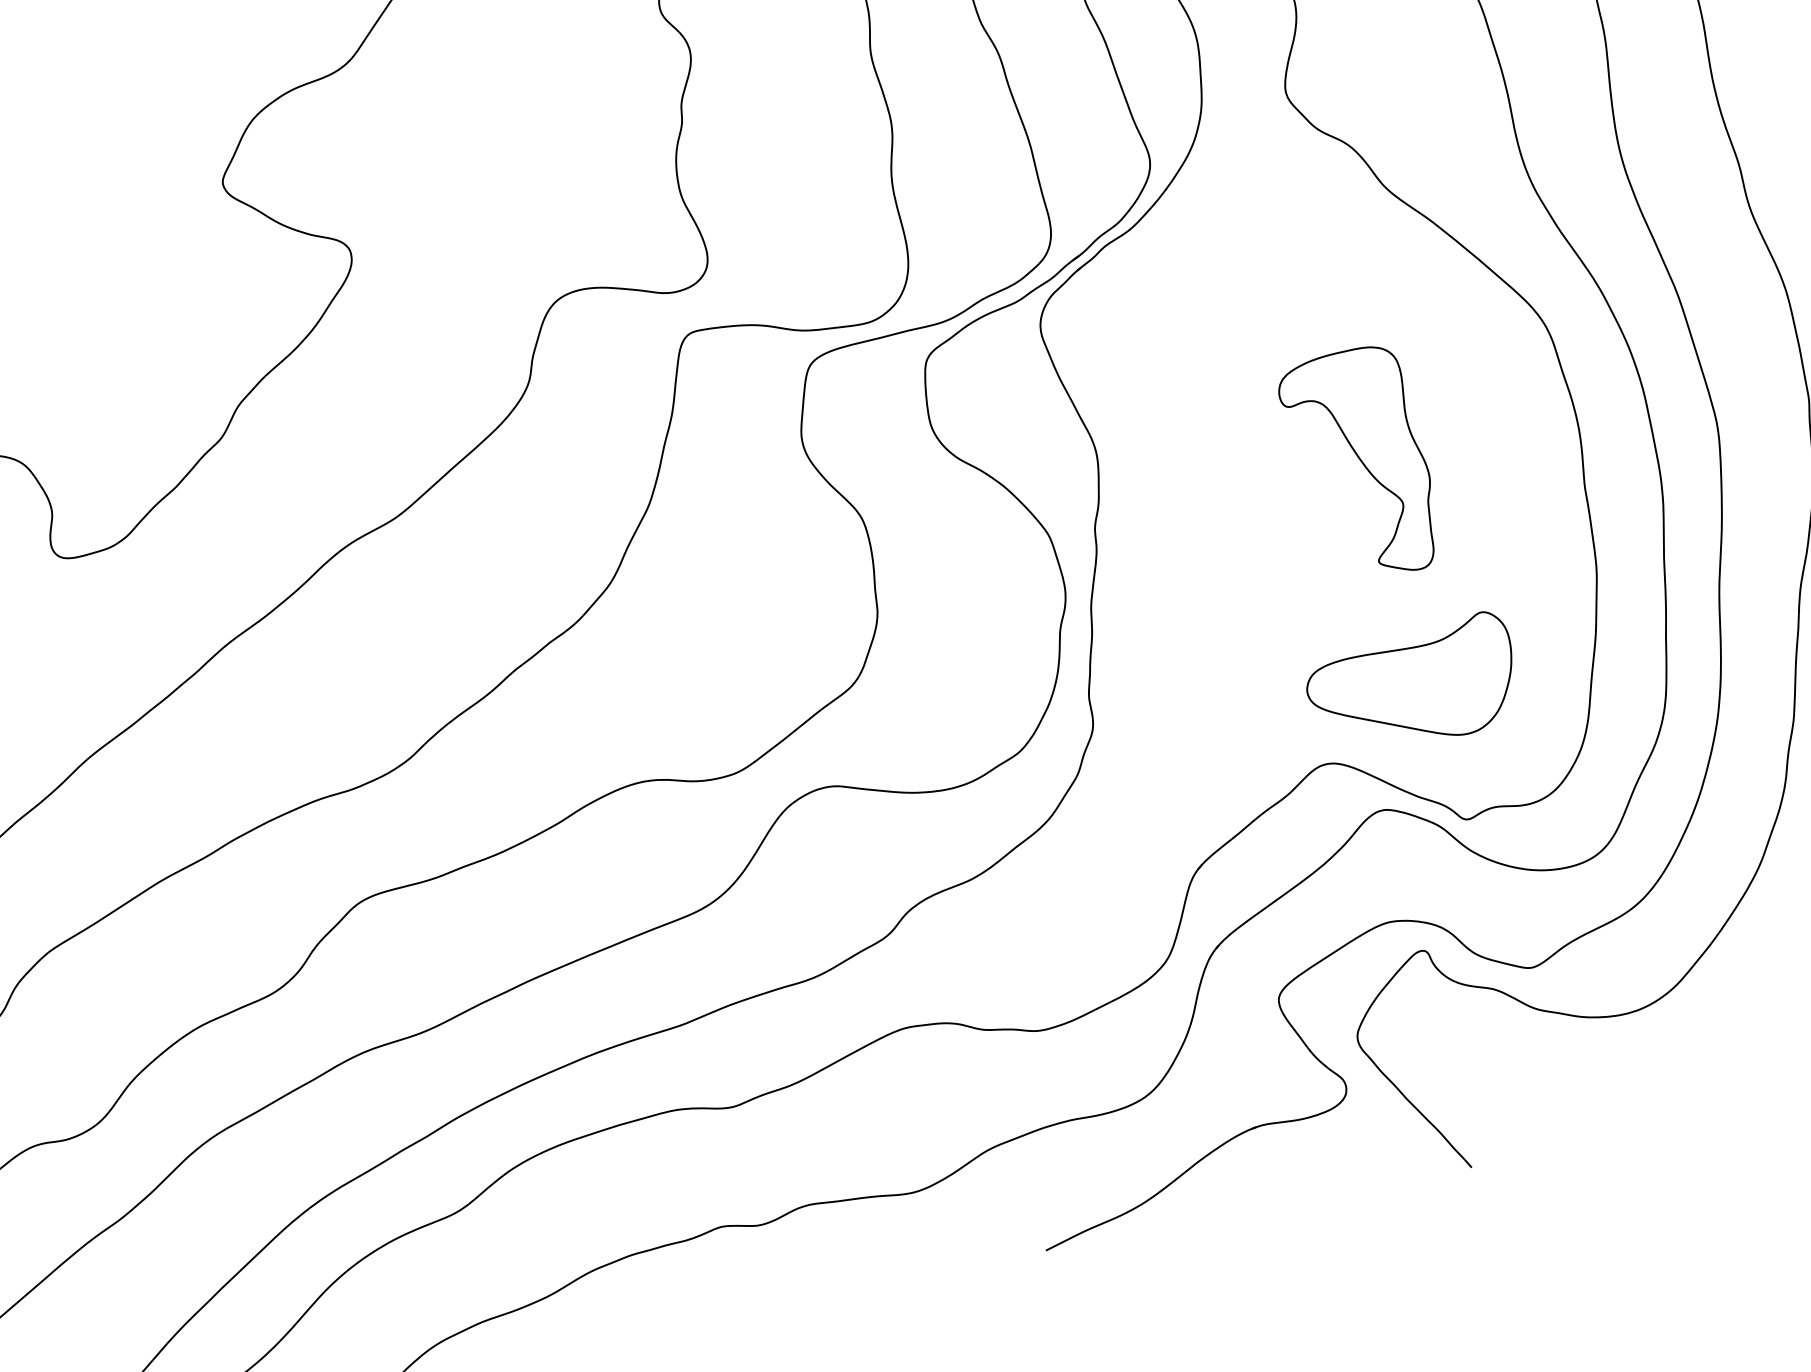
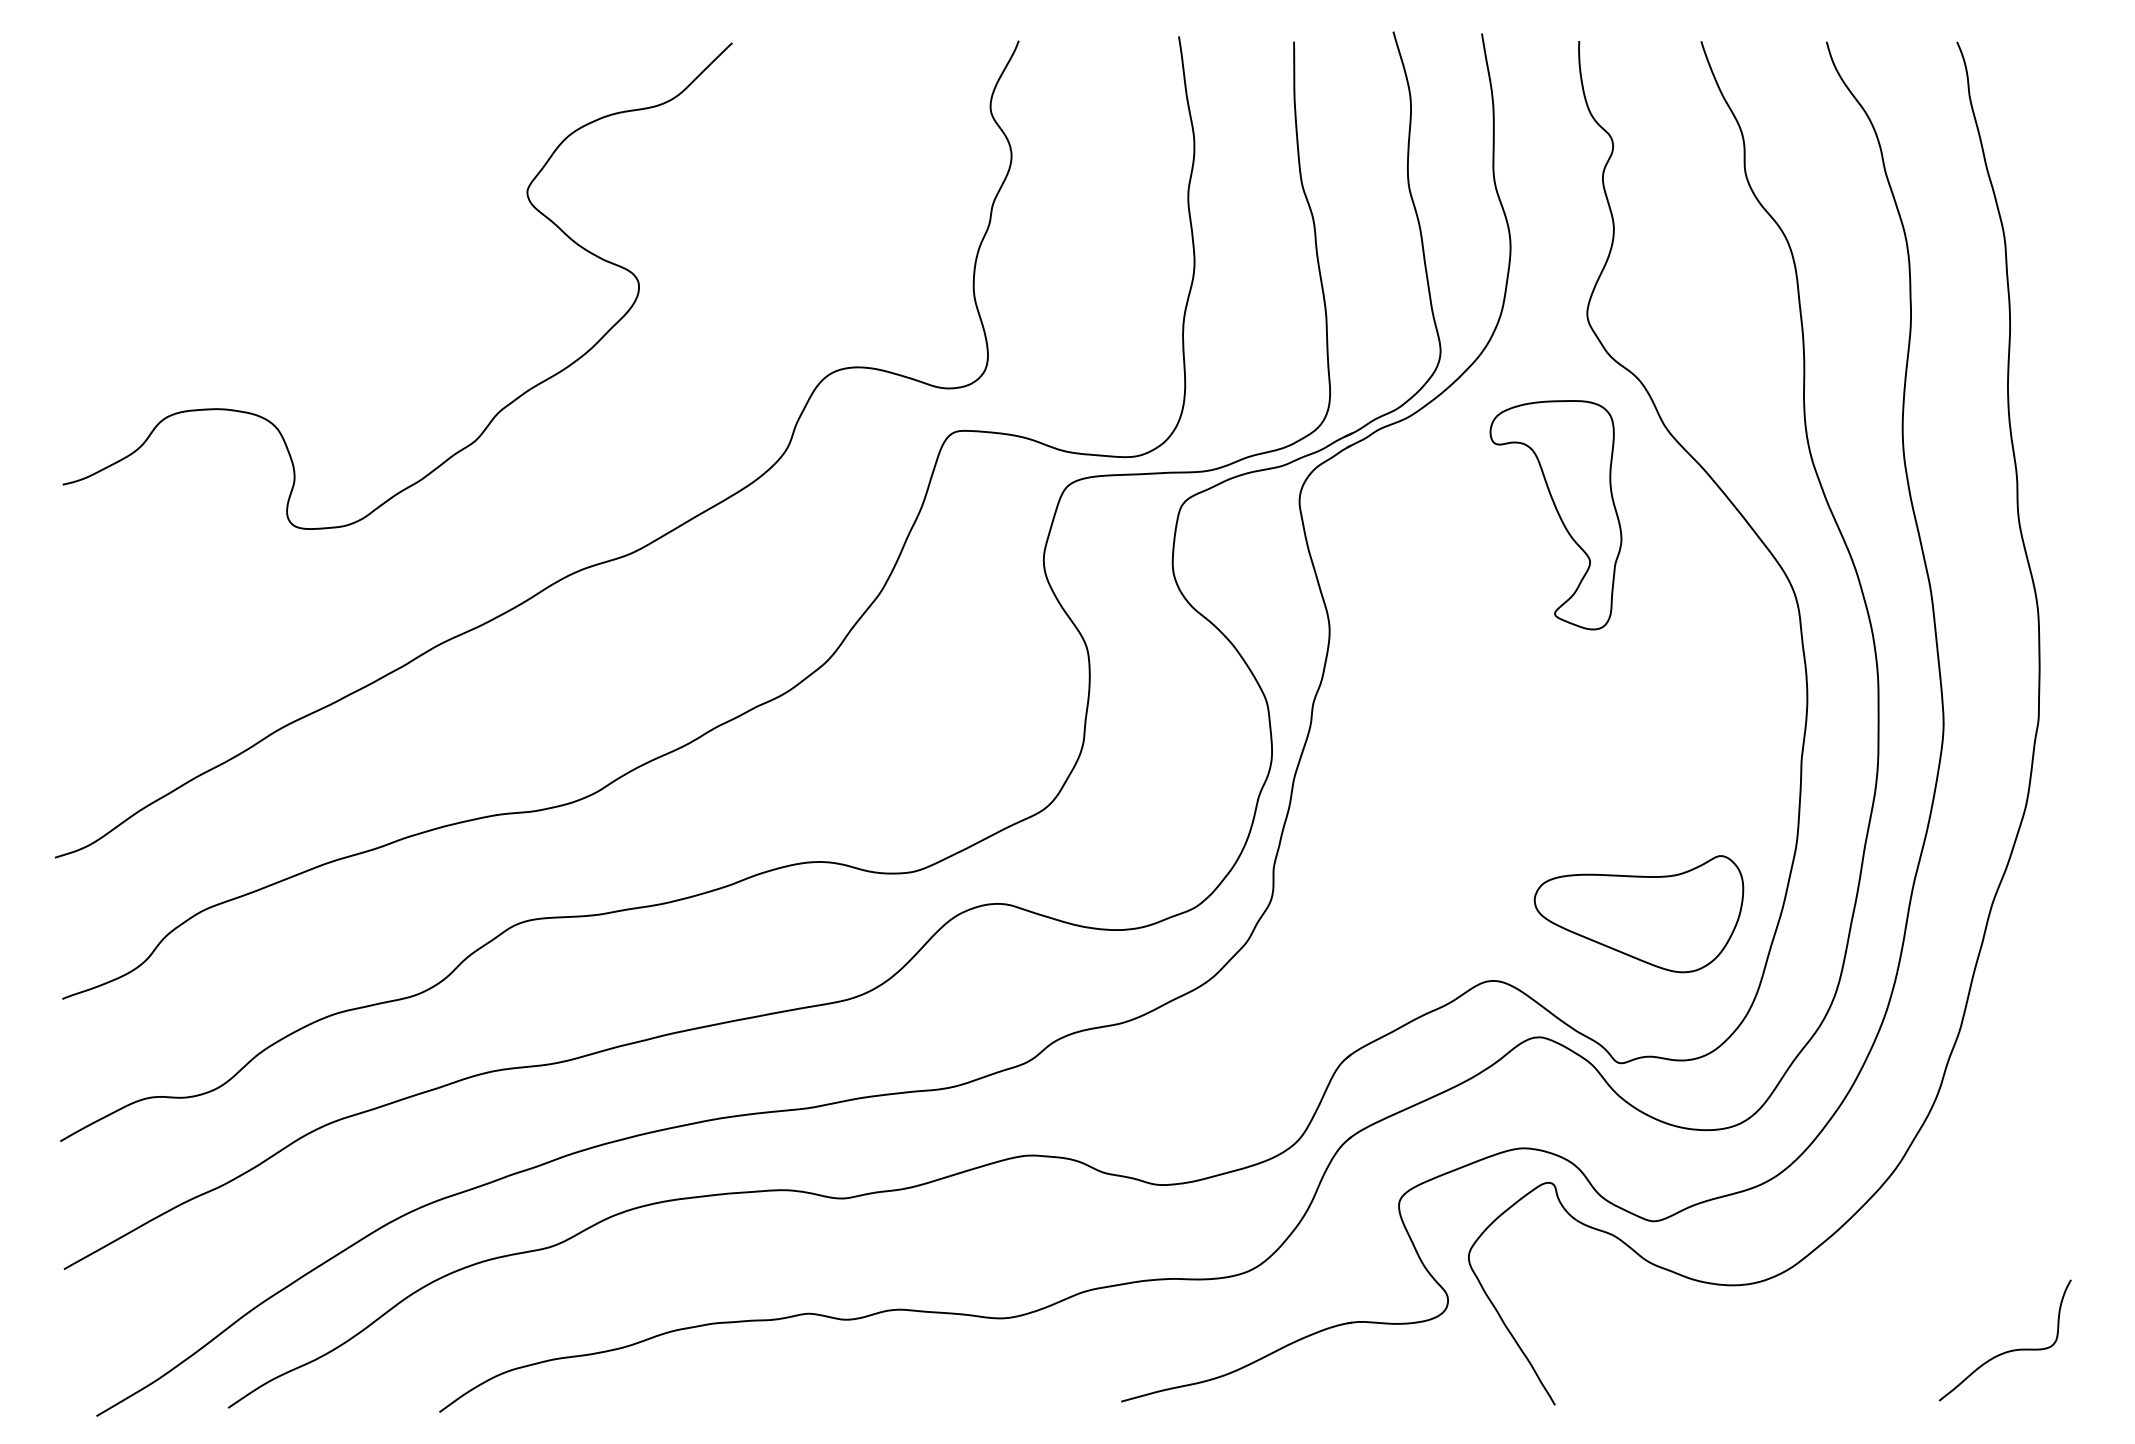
part: (1359, 465) -> (1555, 515), moved
part: (1412, 686) -> (1638, 914), moved

